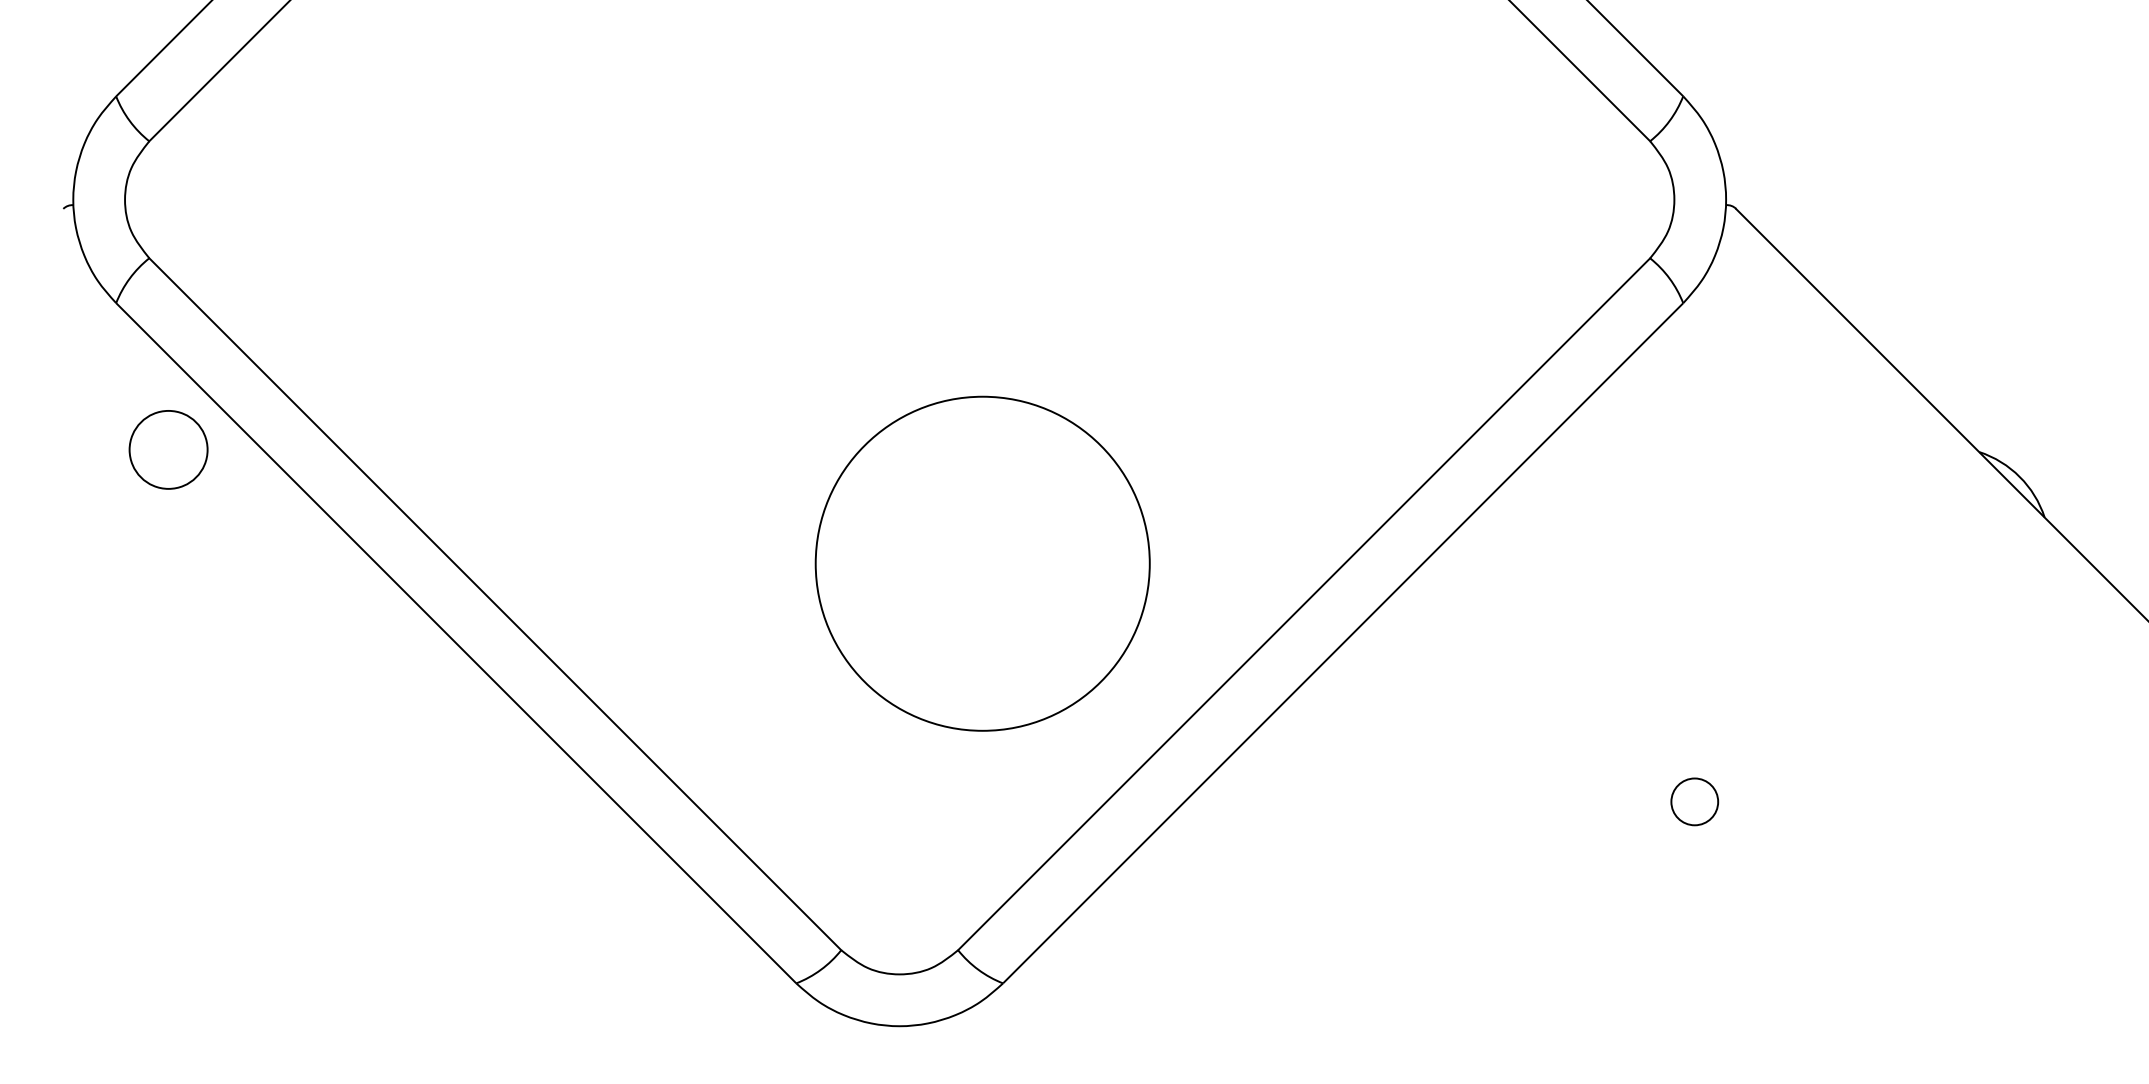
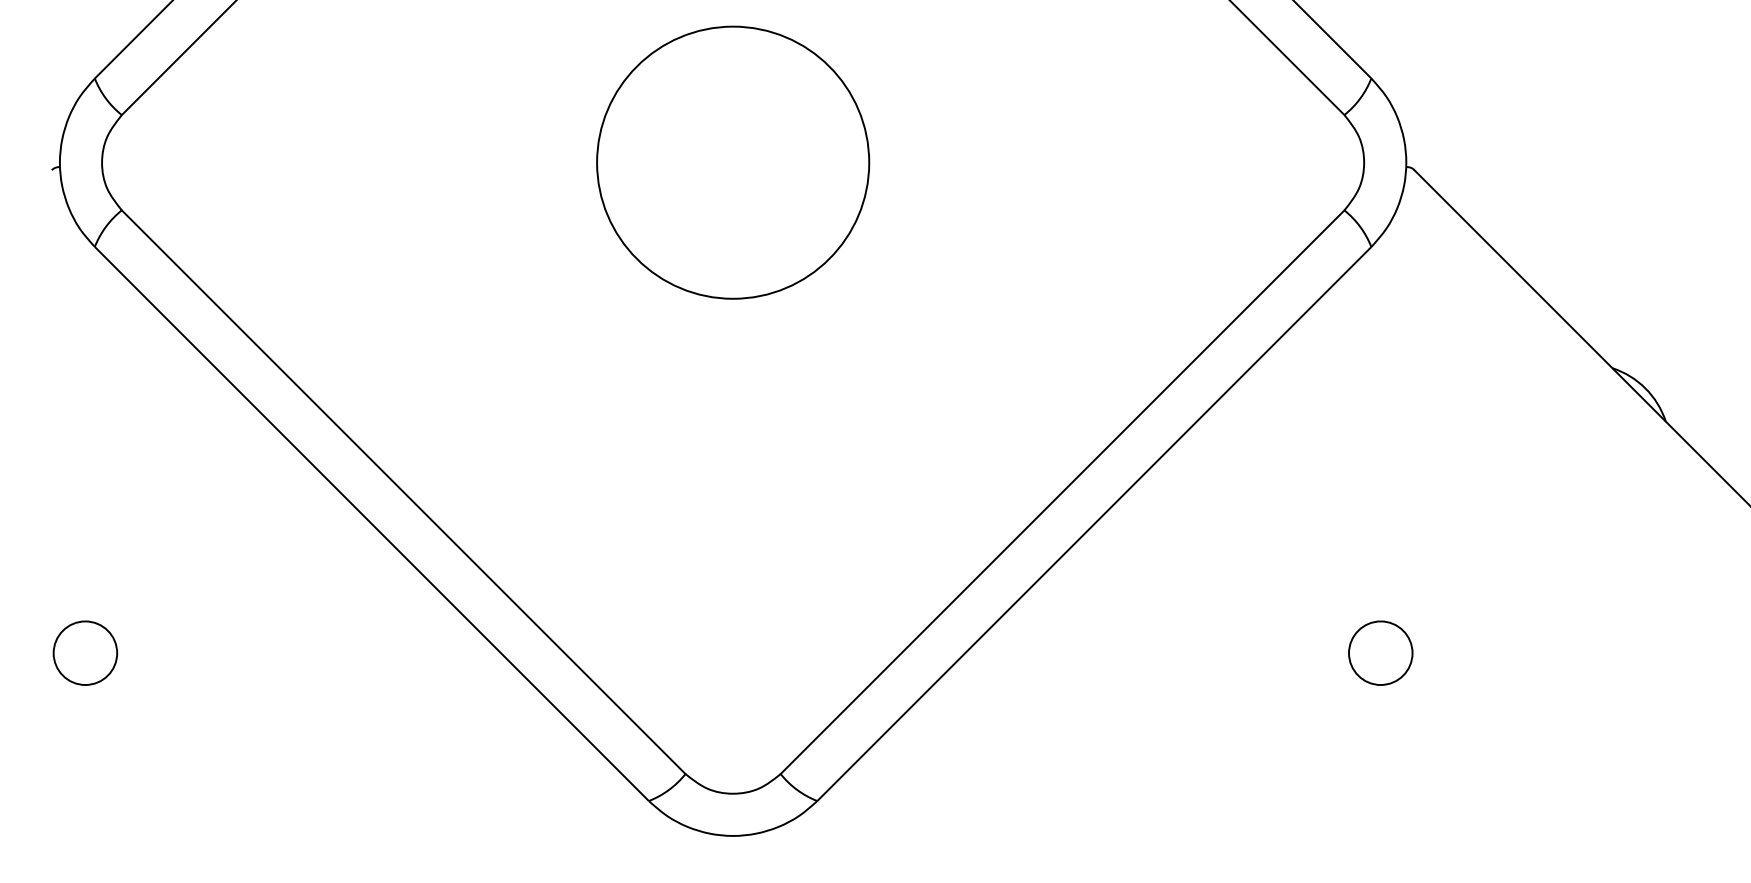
circle: (168, 449) -> (85, 652), moved
circle: (982, 563) -> (732, 162), moved
circle: (1694, 801) -> (1380, 652), size x1.67

